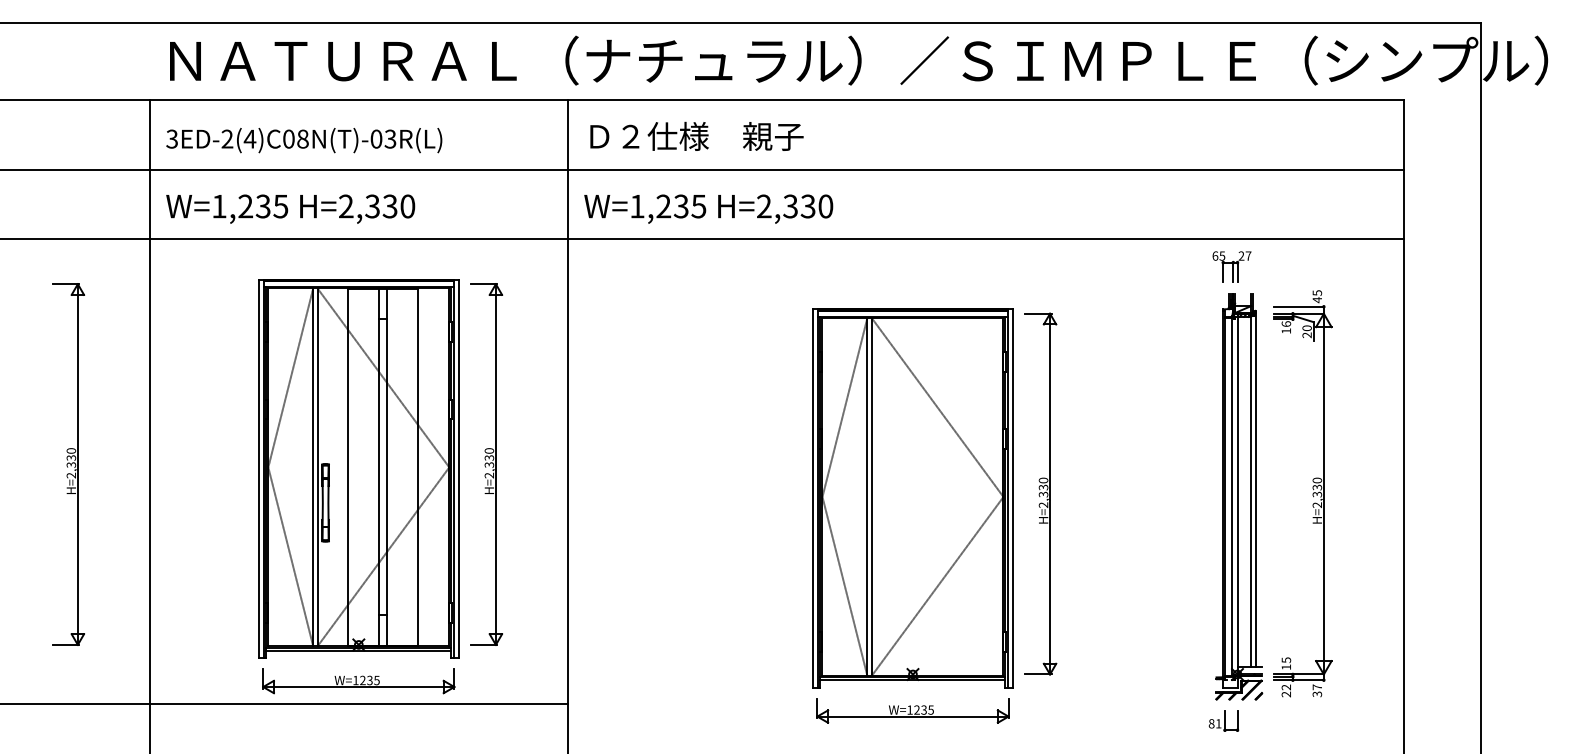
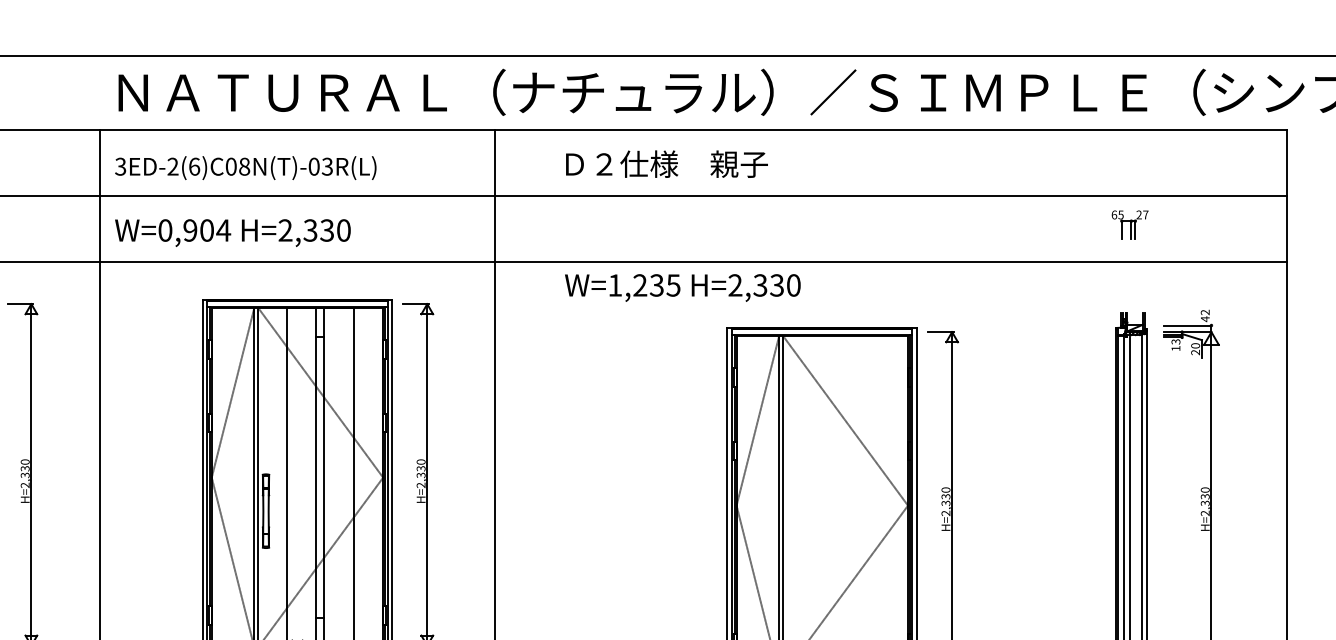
text: (696, 135) -> (666, 163), moved
text: (249, 138) -> (193, 166), 3ED-2(4)C08N(T)-03R(L) -> 3ED-2(6)C08N(T)-03R(L)
text: (250, 206) -> (194, 230), W=1,235 -> W=0,904
text: (708, 208) -> (682, 287), moved
part: (1231, 266) -> (1129, 224), moved
text: (1317, 292) -> (1205, 311), 45 -> 42
text: (1285, 323) -> (1175, 341), 16 -> 13

